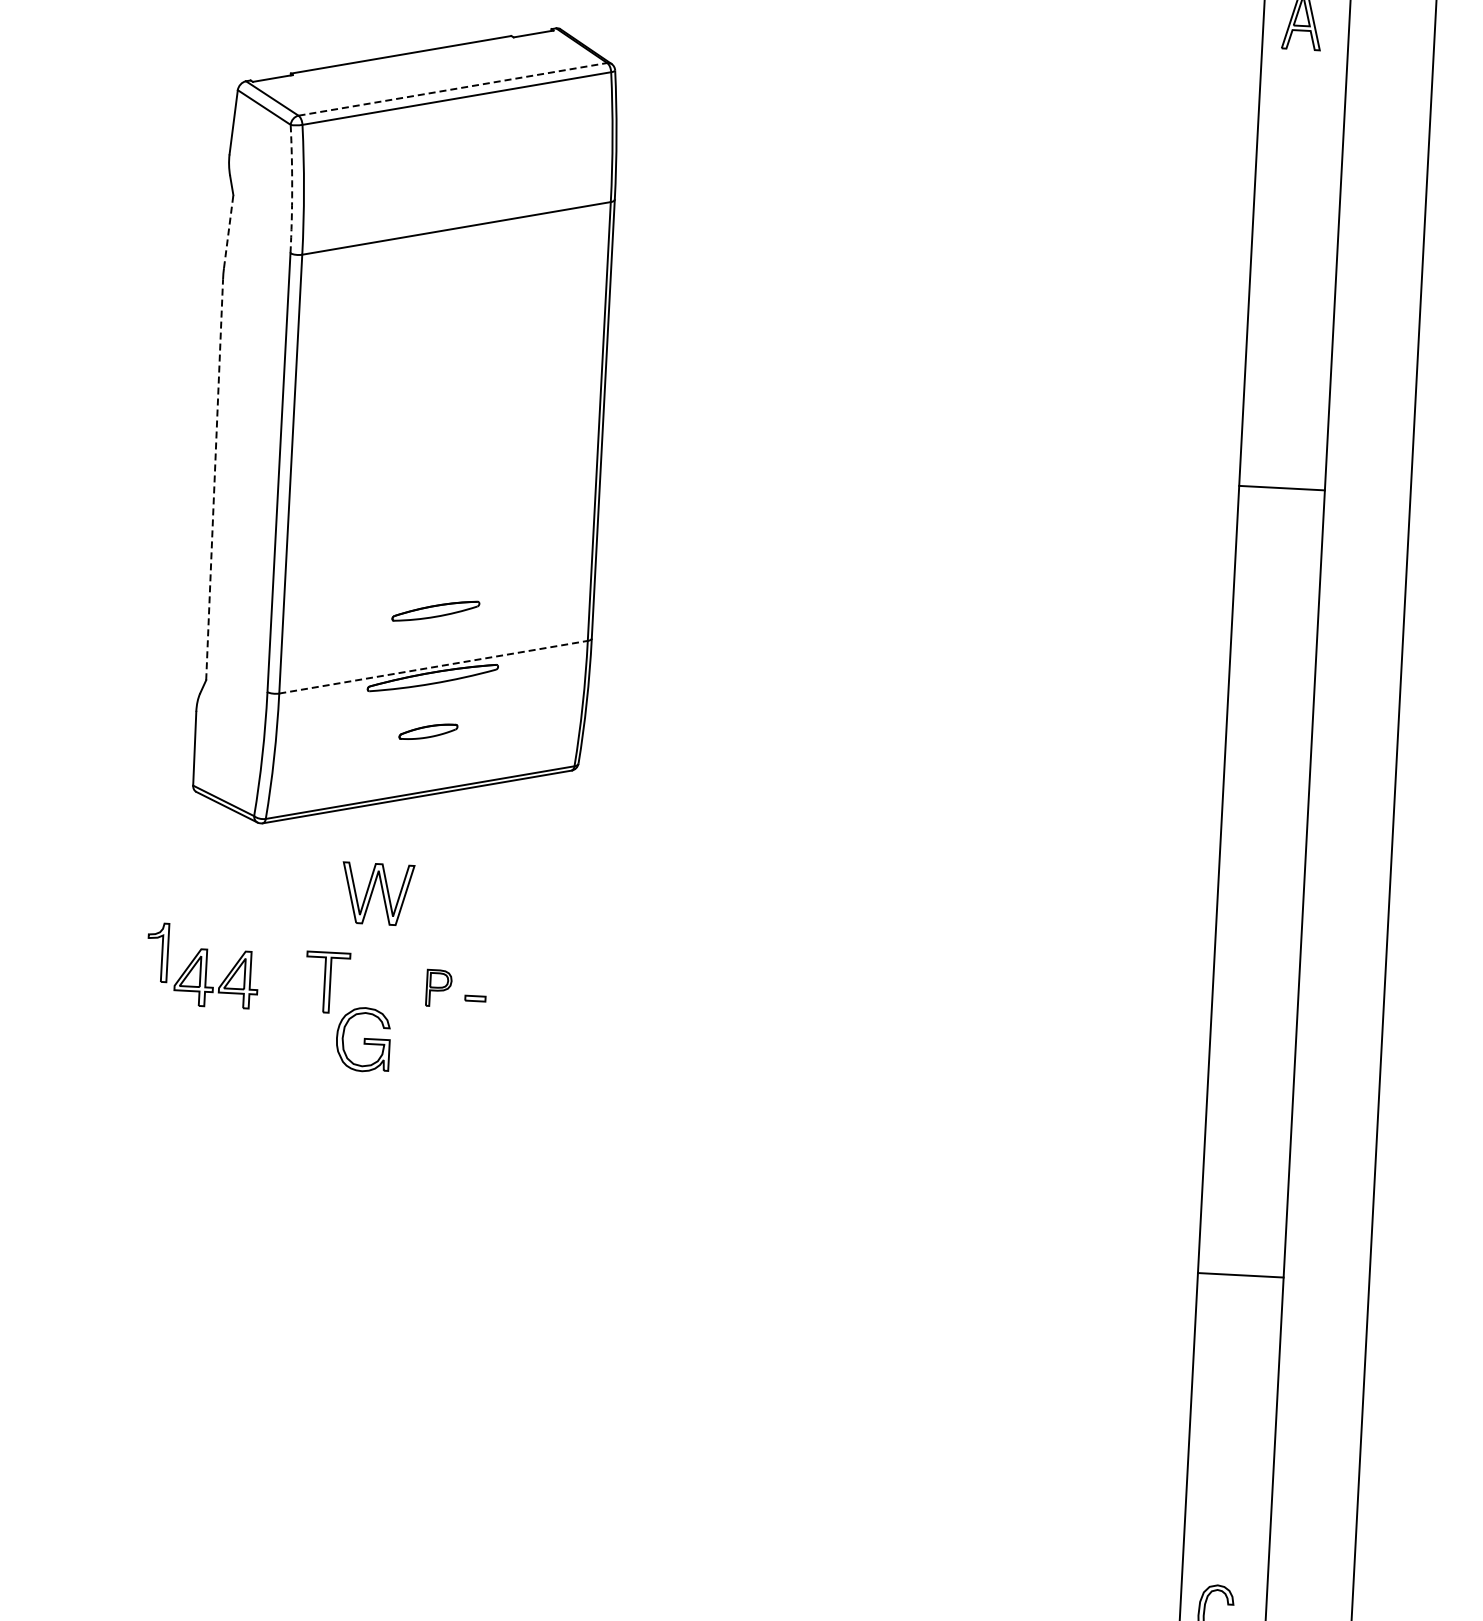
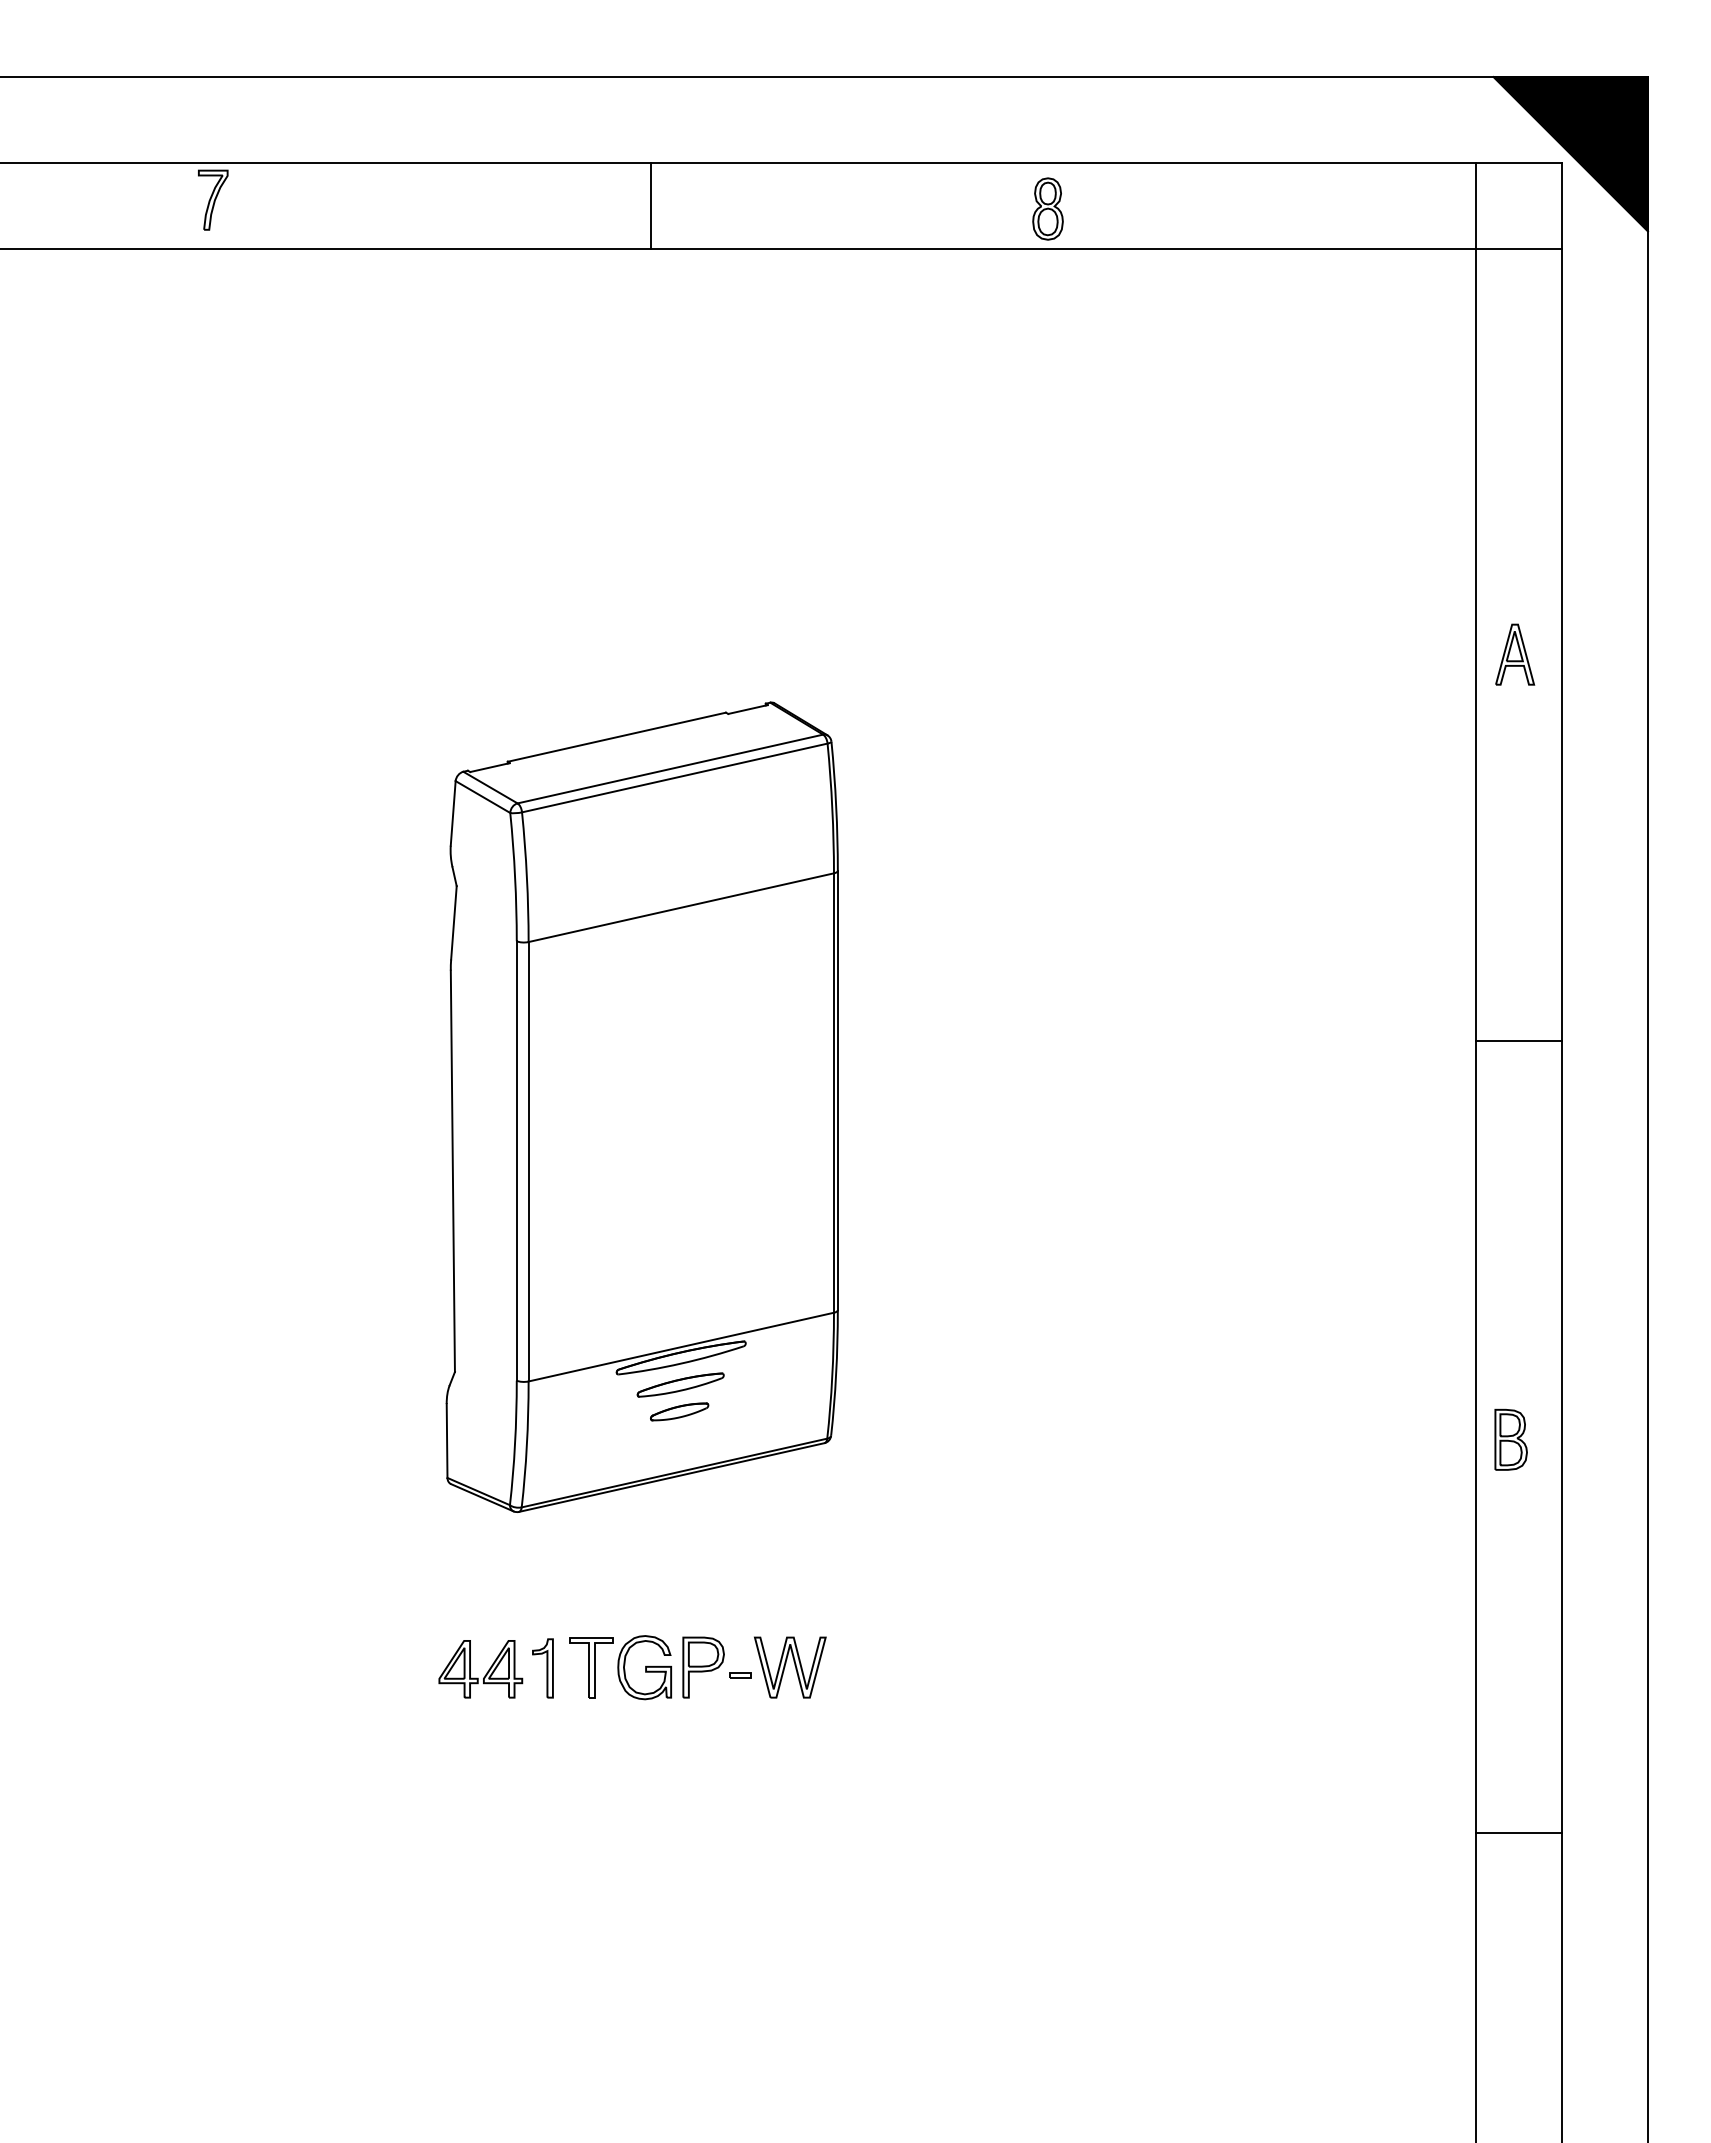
line: (452, 89) -> (670, 769), dashed -> solid
arc: (292, 189) -> (515, 877), dashed -> solid
line: (228, 231) -> (453, 922), dashed -> solid
line: (214, 479) -> (452, 1171), dashed -> solid
line: (1282, 487) -> (1519, 1040), moved
part: (435, 610) -> (680, 1384), moved
line: (433, 667) -> (681, 1347), dashed -> solid
part: (1256, 802) -> (1510, 1439), added
part: (377, 894) -> (790, 1667), moved
part: (157, 952) -> (542, 1668), moved
part: (438, 988) -> (703, 1667), size x1.67
part: (363, 1039) -> (644, 1667), moved
line: (1241, 1275) -> (1519, 1833), moved

